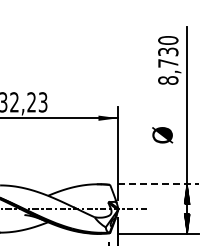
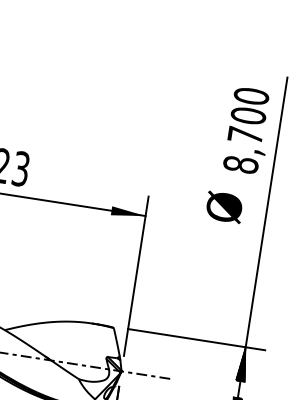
text: (168, 51) -> (248, 115), 8,730 -> 8,700
text: (162, 135) -> (224, 207), moved
line: (158, 184) -> (196, 340), dashed -> solid

